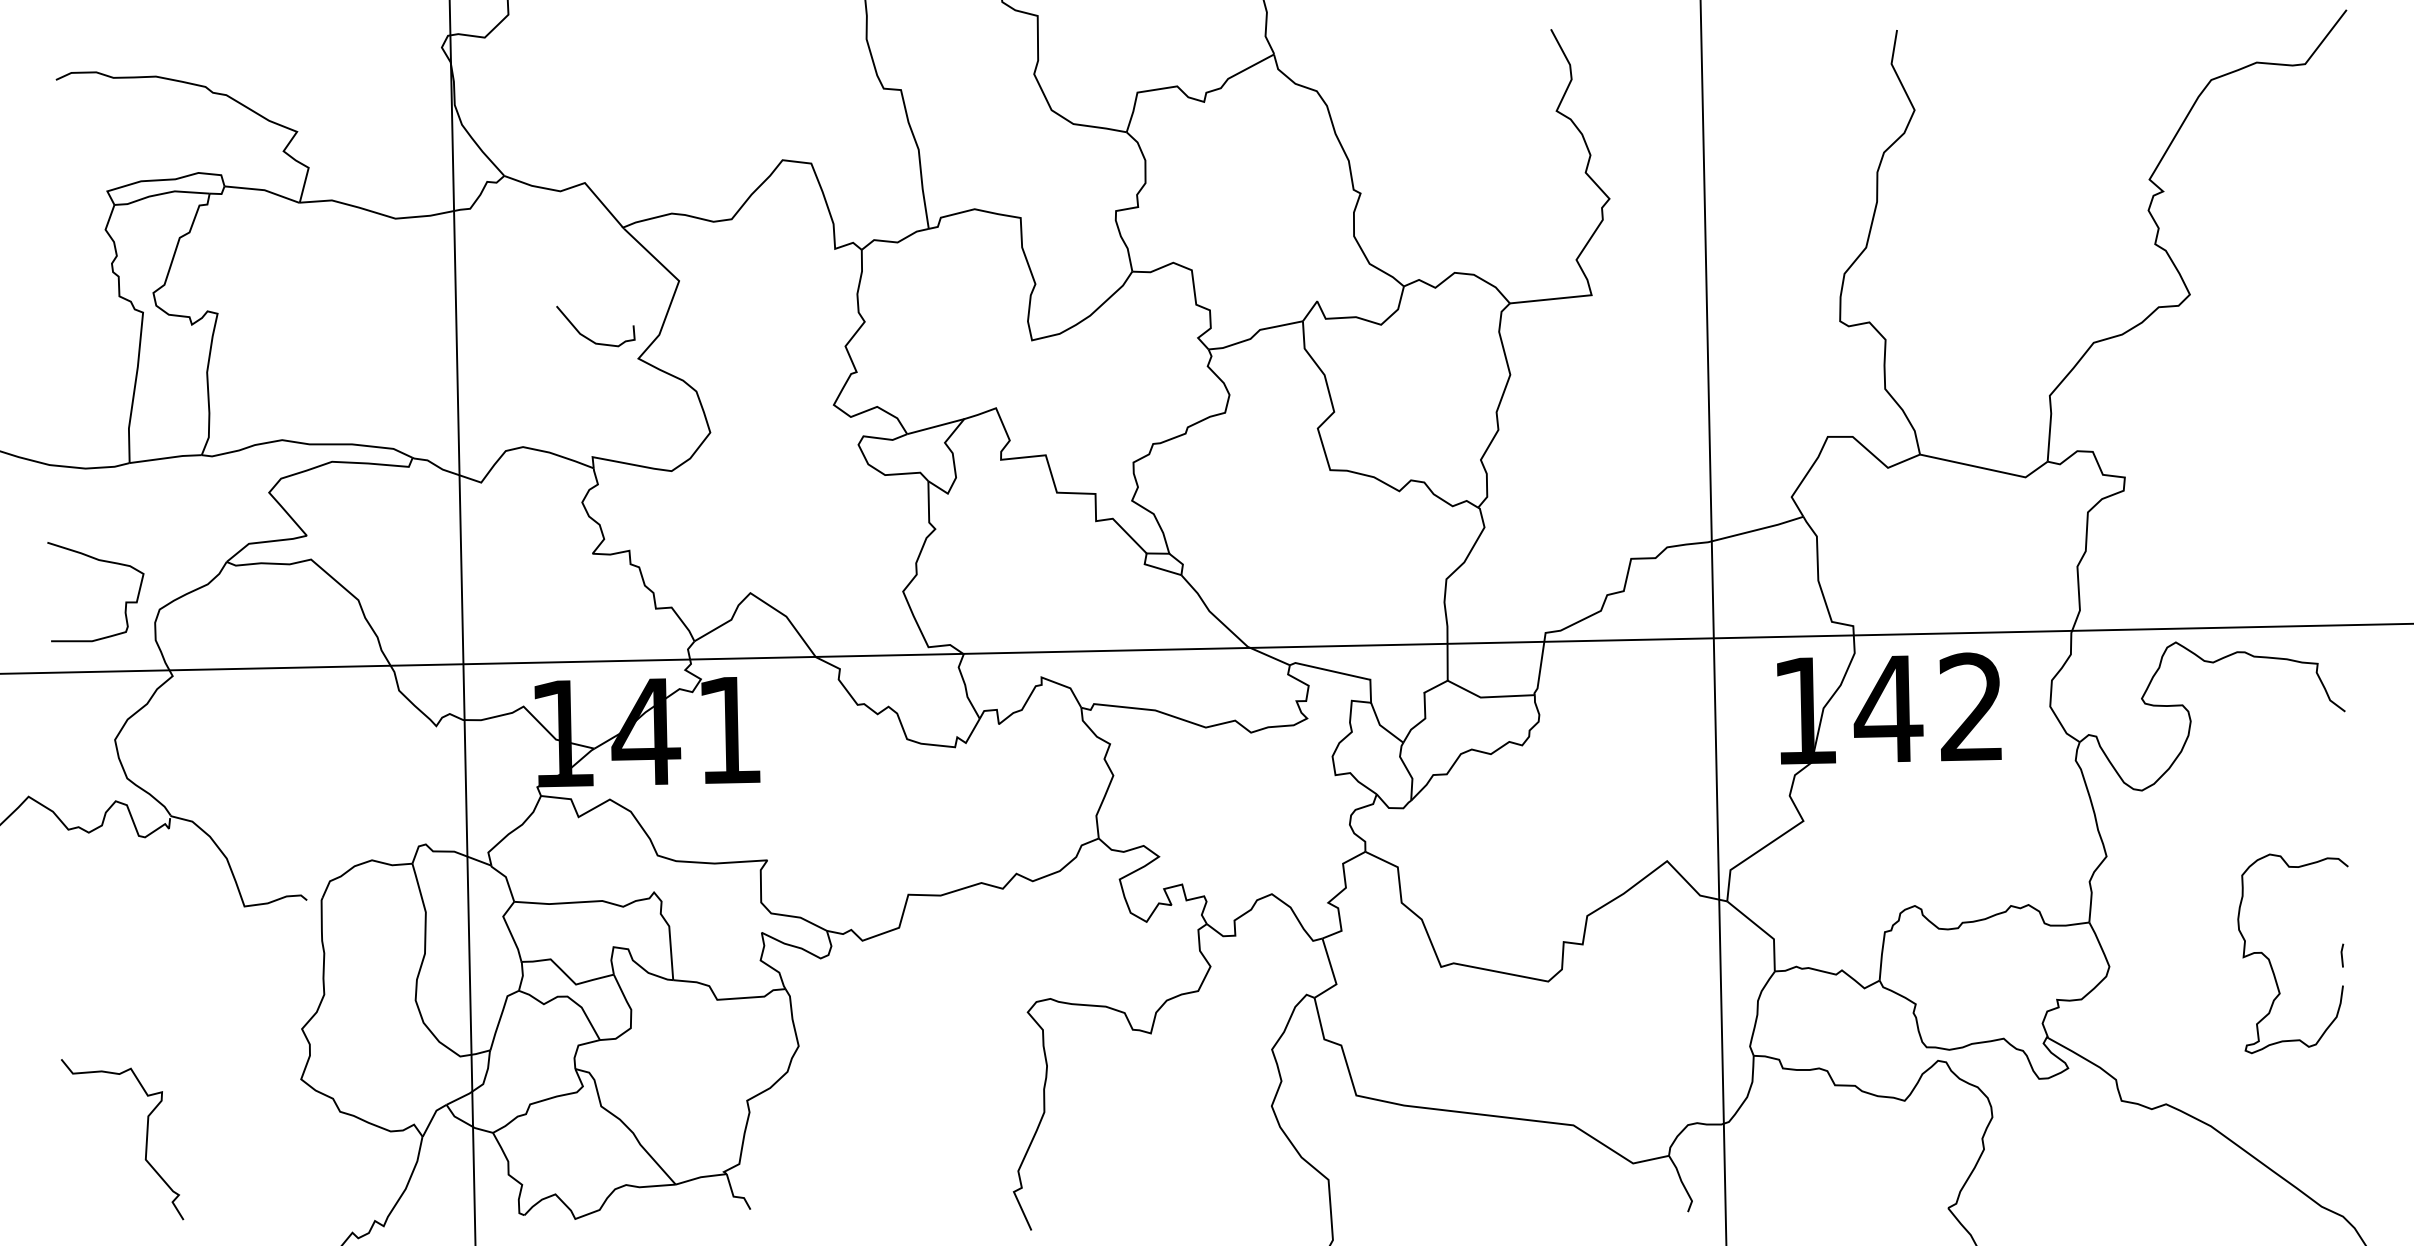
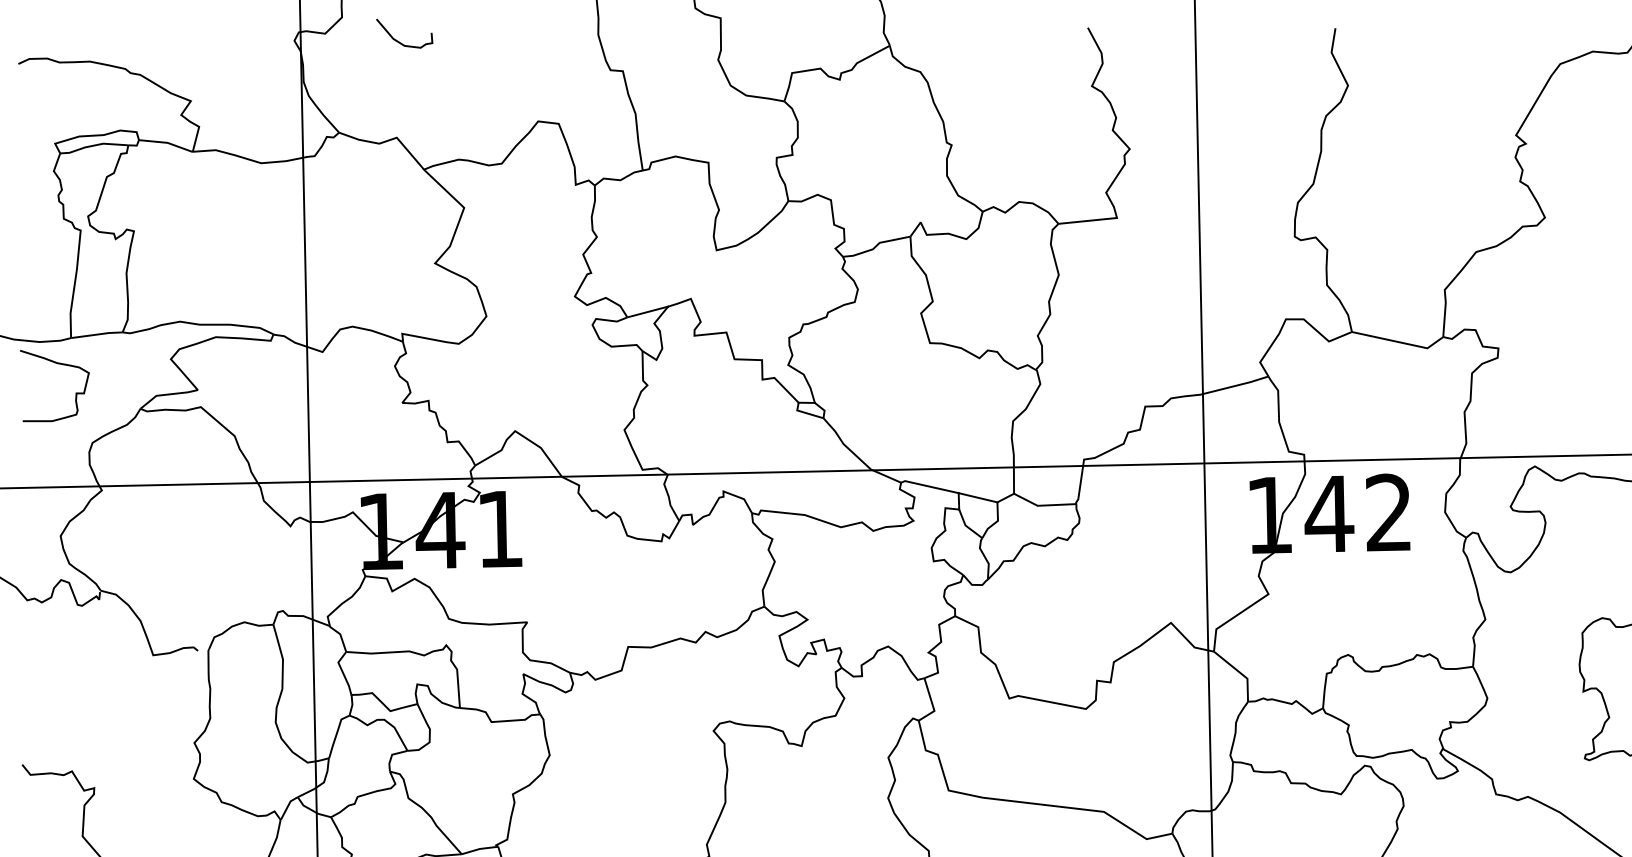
curve: (589, 338) -> (400, 42), moved
curve: (99, 561) -> (57, 364), moved
line: (1397, 685) -> (978, 497), added

